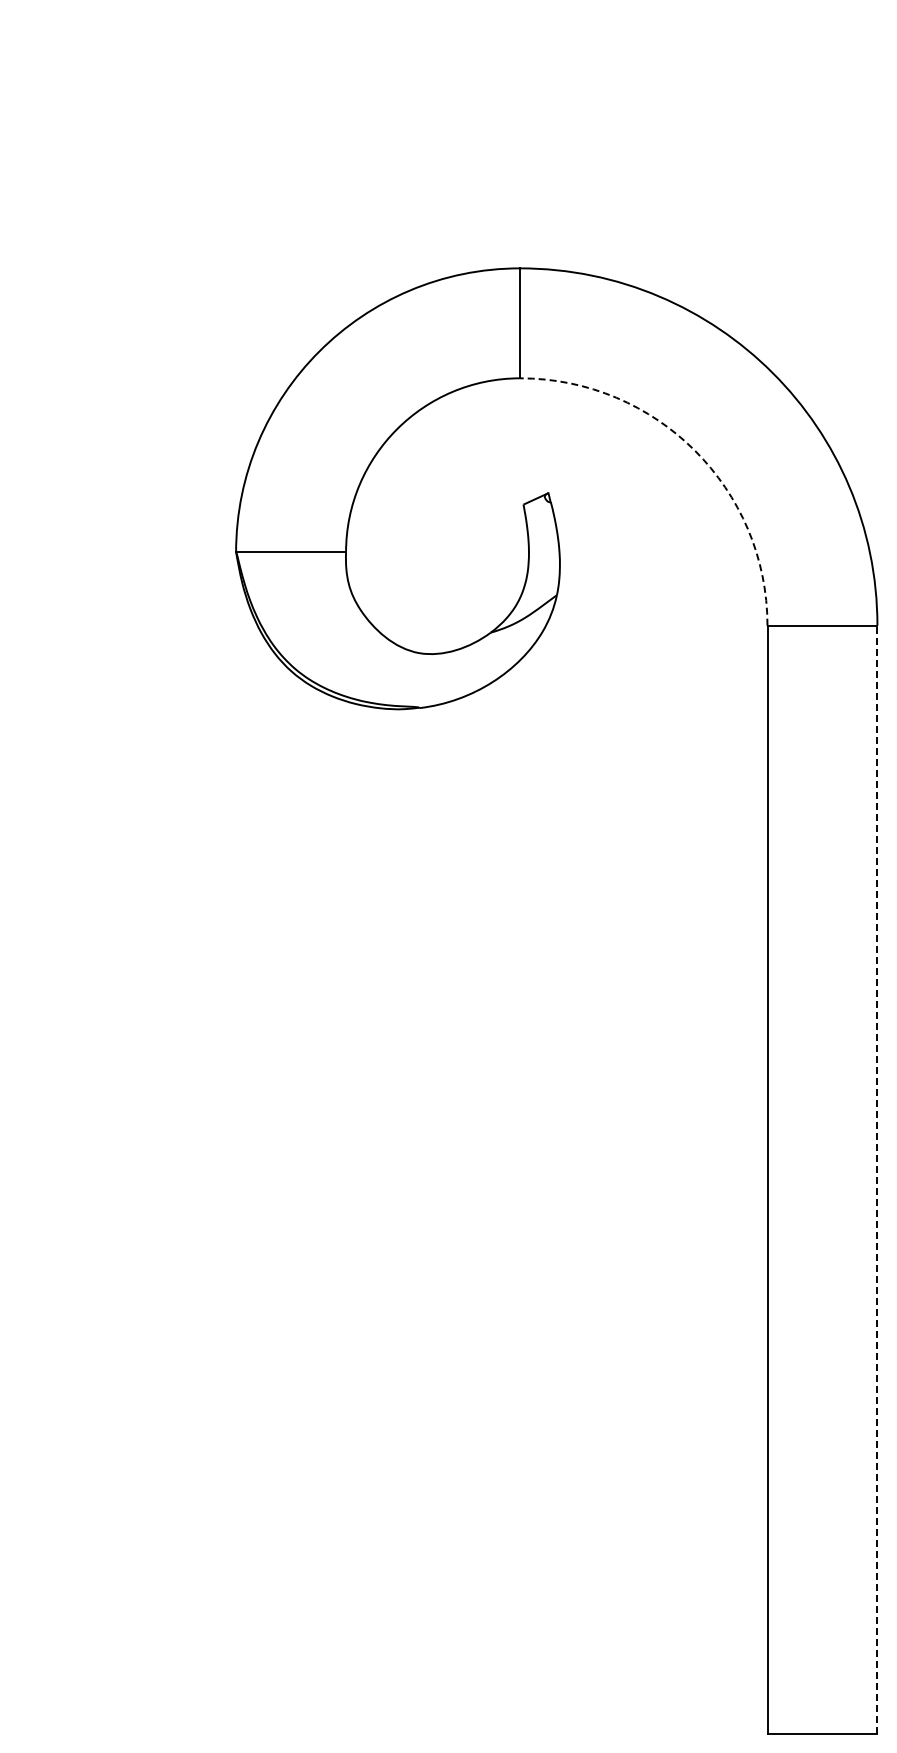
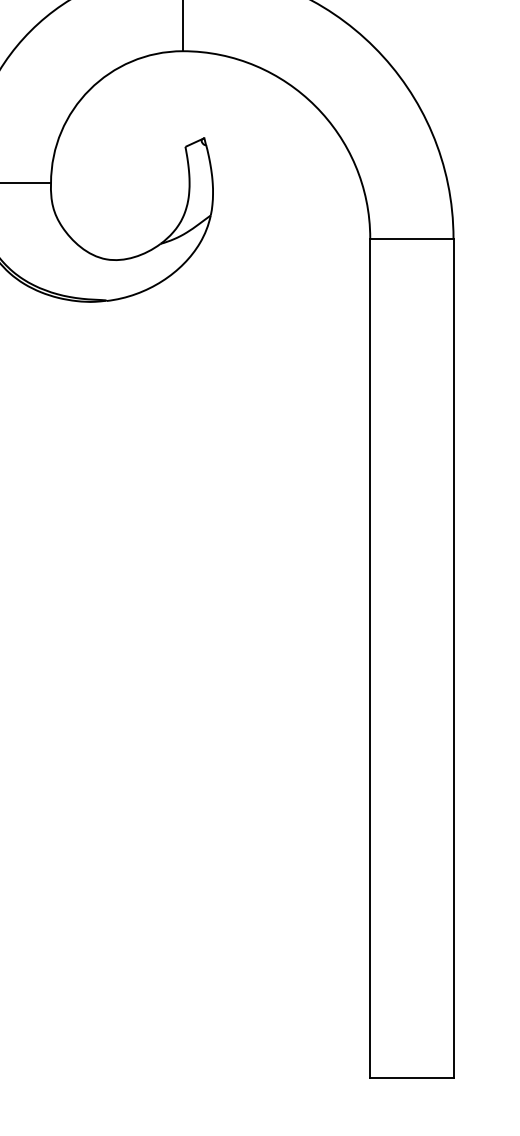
arc: (695, 450) -> (315, 105), dashed -> solid
line: (877, 1179) -> (453, 658), dashed -> solid

